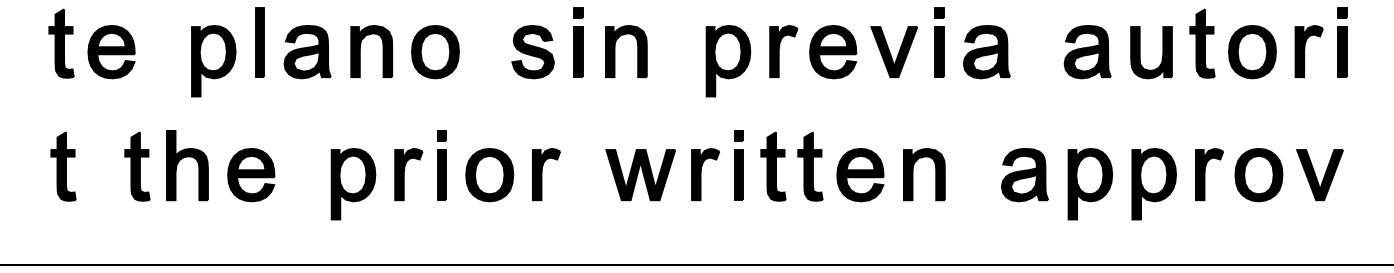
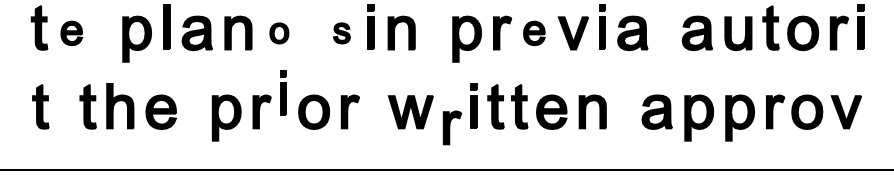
part: (111, 52) -> (71, 33), size x0.7
part: (435, 52) -> (279, 33), size x0.6
part: (532, 52) -> (341, 33), size x0.6
part: (833, 52) -> (534, 33), size x0.7
part: (441, 164) -> (283, 92), moved
part: (704, 173) -> (451, 127), moved

